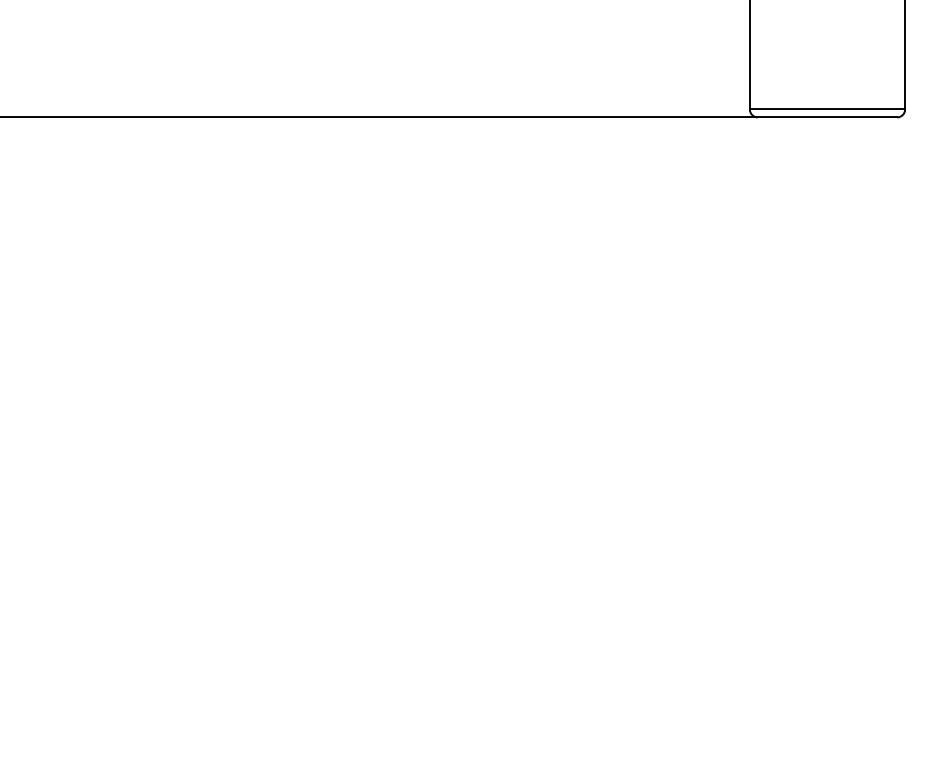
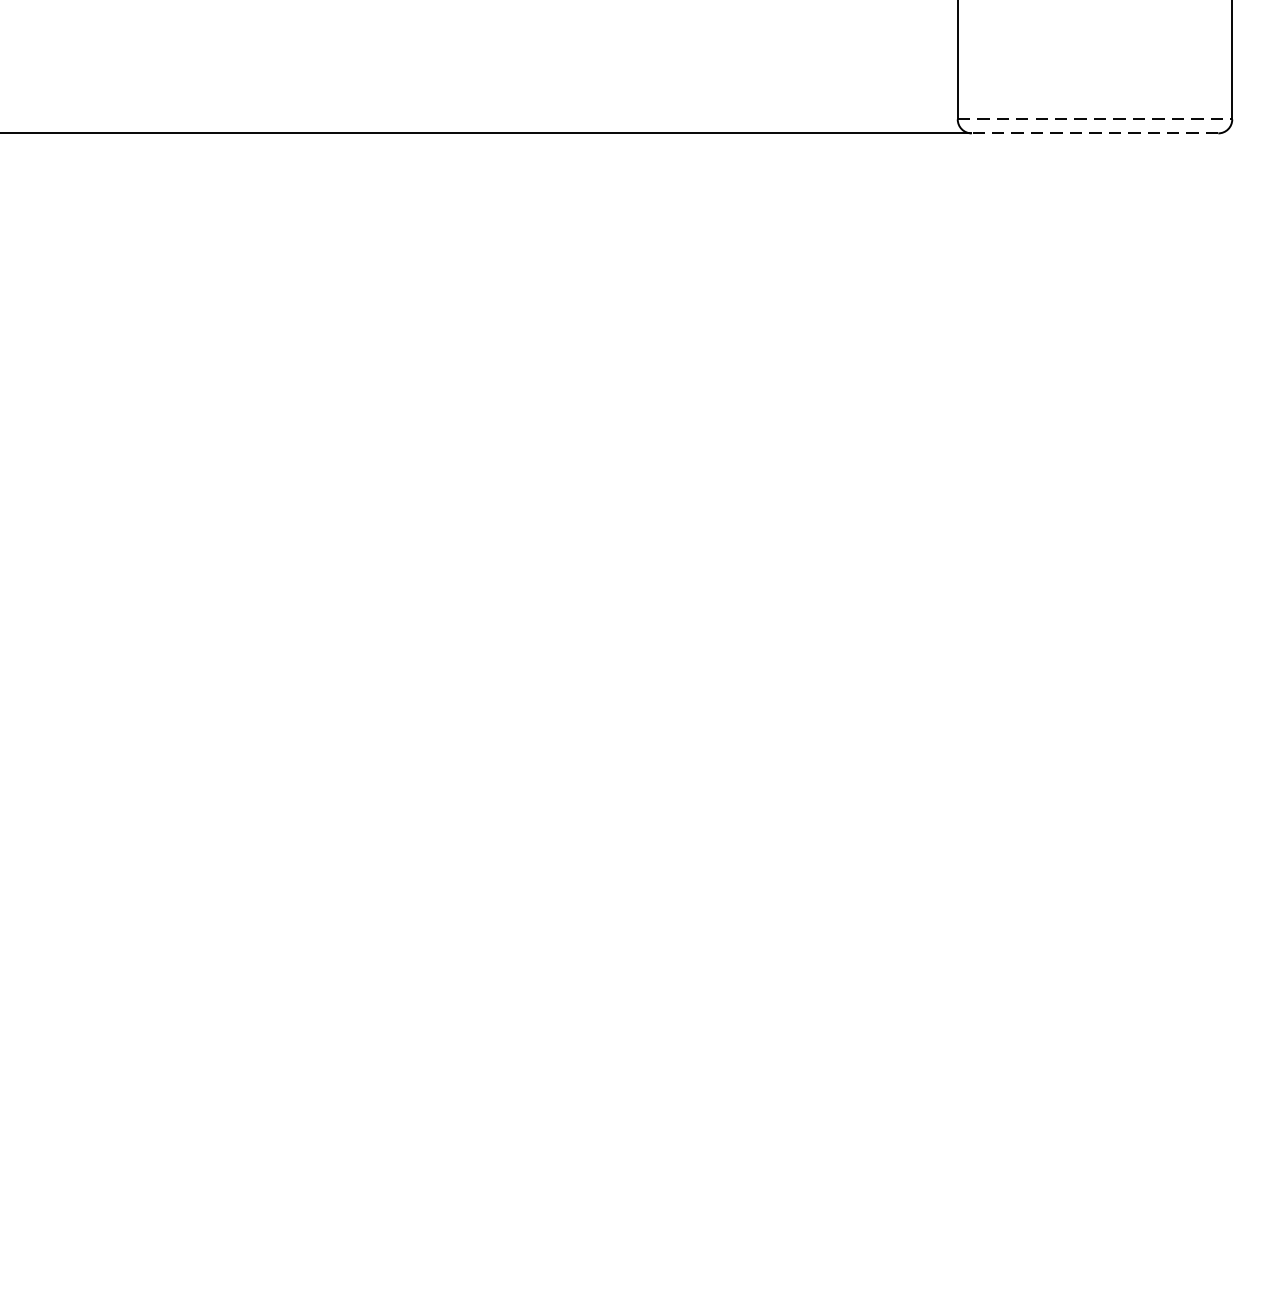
line: (827, 109) -> (1095, 119), solid -> dashed
line: (827, 117) -> (1095, 133), solid -> dashed

